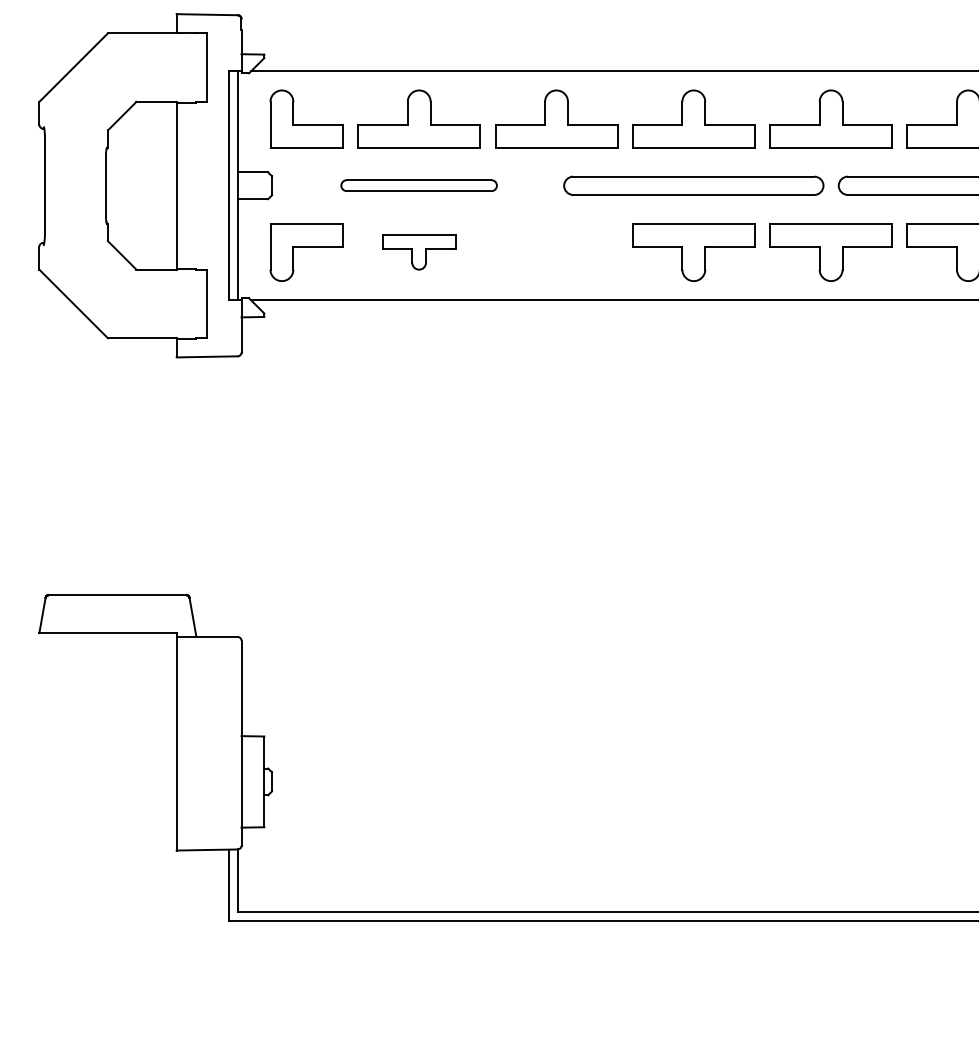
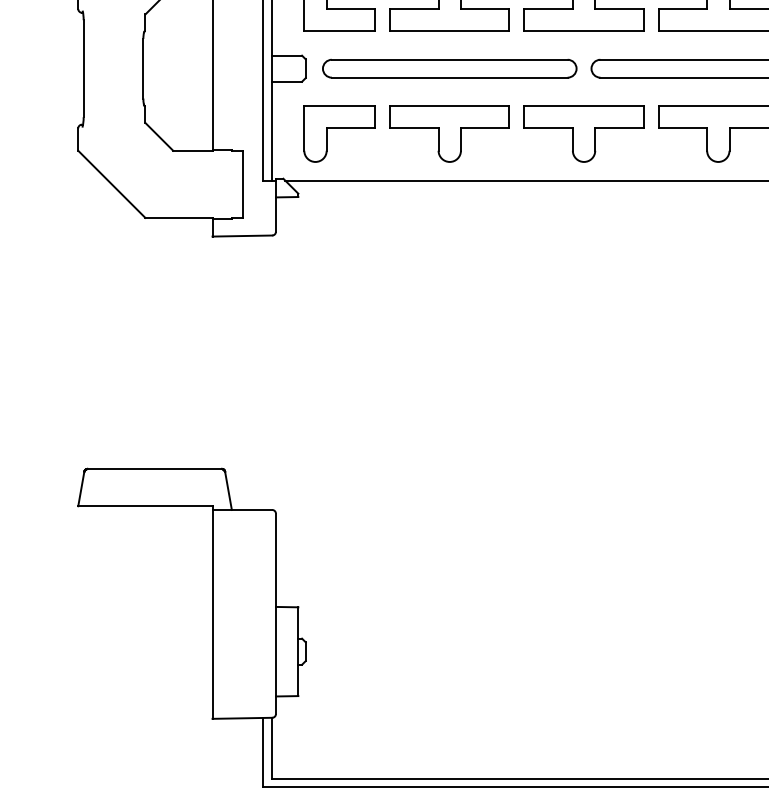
part: (418, 185) -> (449, 68), size x1.67
part: (418, 252) -> (449, 133), size x1.67
part: (556, 252) -> (584, 133), added

